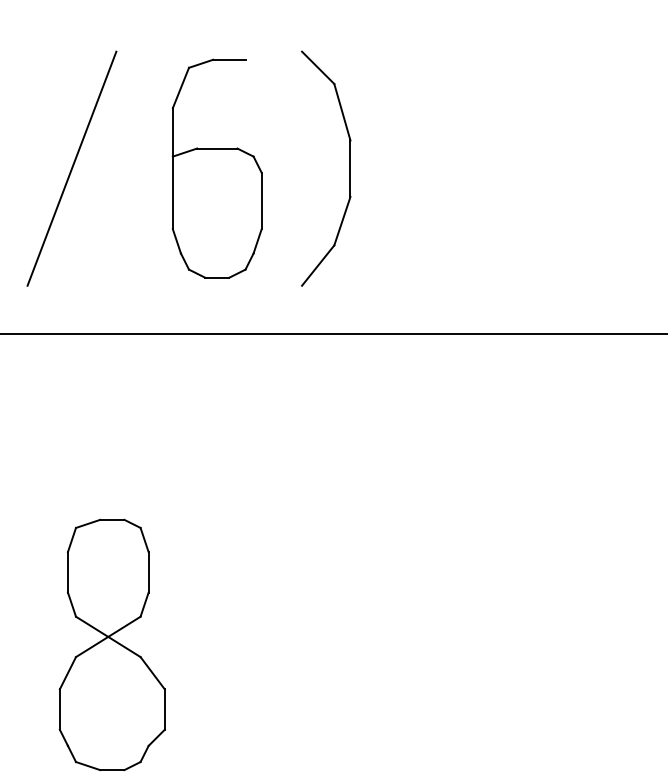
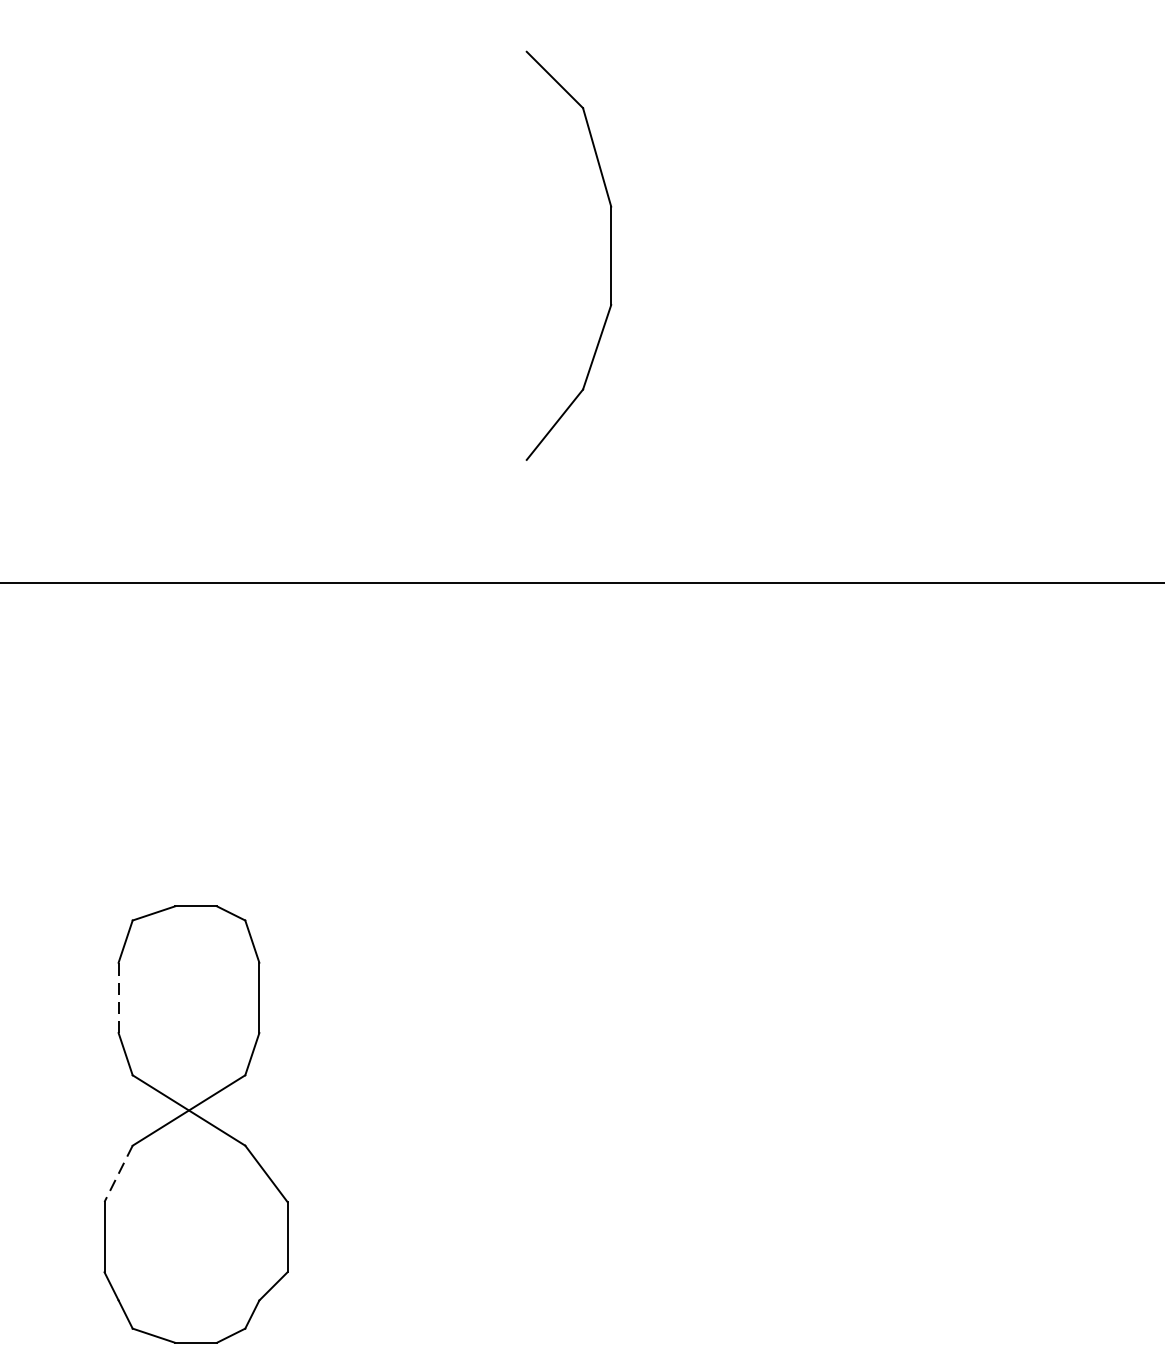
line: (71, 168) -> (124, 293), removed
part: (216, 168) -> (377, 293), removed
part: (349, 168) -> (609, 255), moved
line: (67, 571) -> (117, 996), solid -> dashed
line: (67, 673) -> (117, 1174), solid -> dashed

